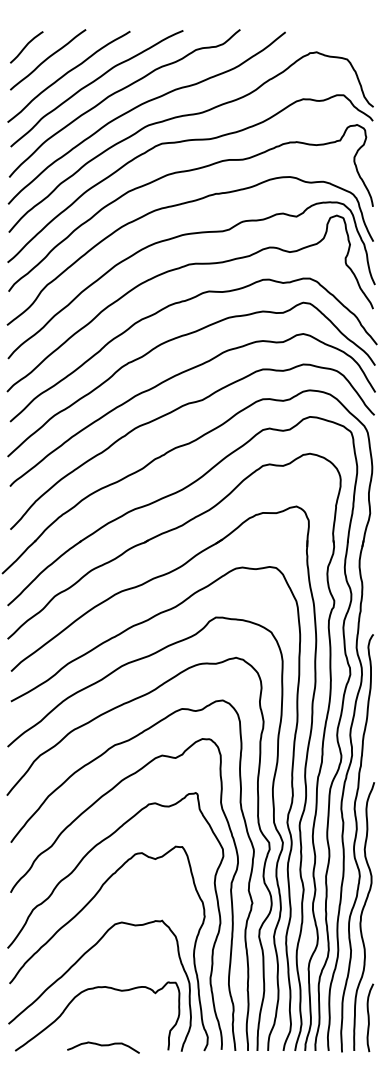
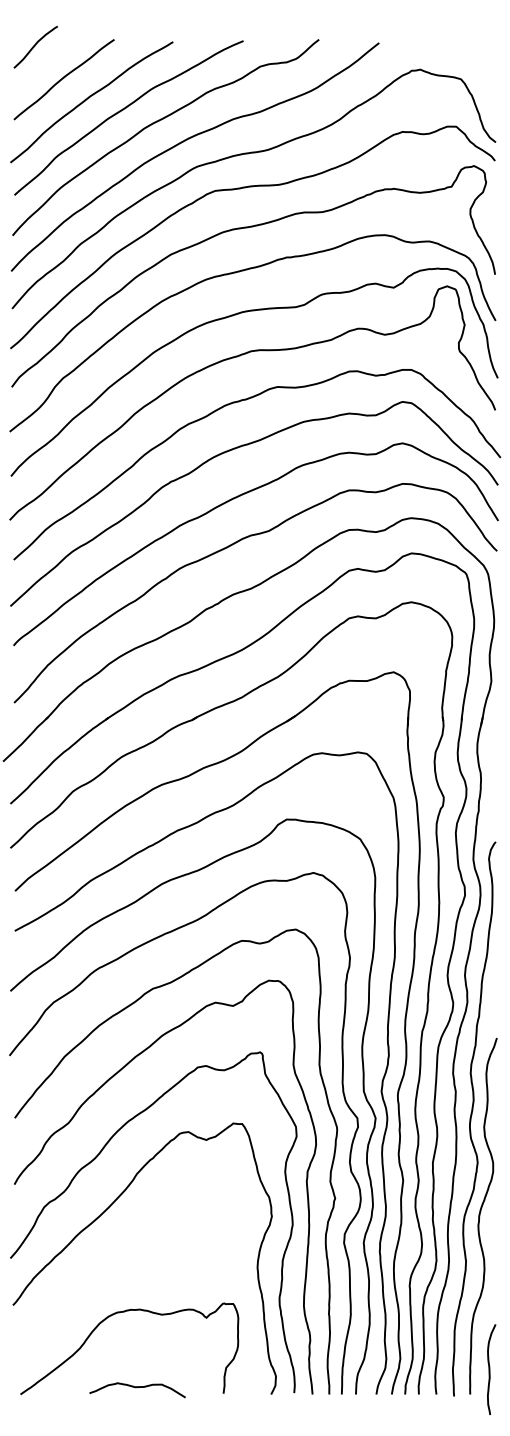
curve: (26, 46) -> (35, 46), moved
curve: (77, 962) -> (102, 1277), removed
curve: (369, 1017) -> (490, 1369), moved

